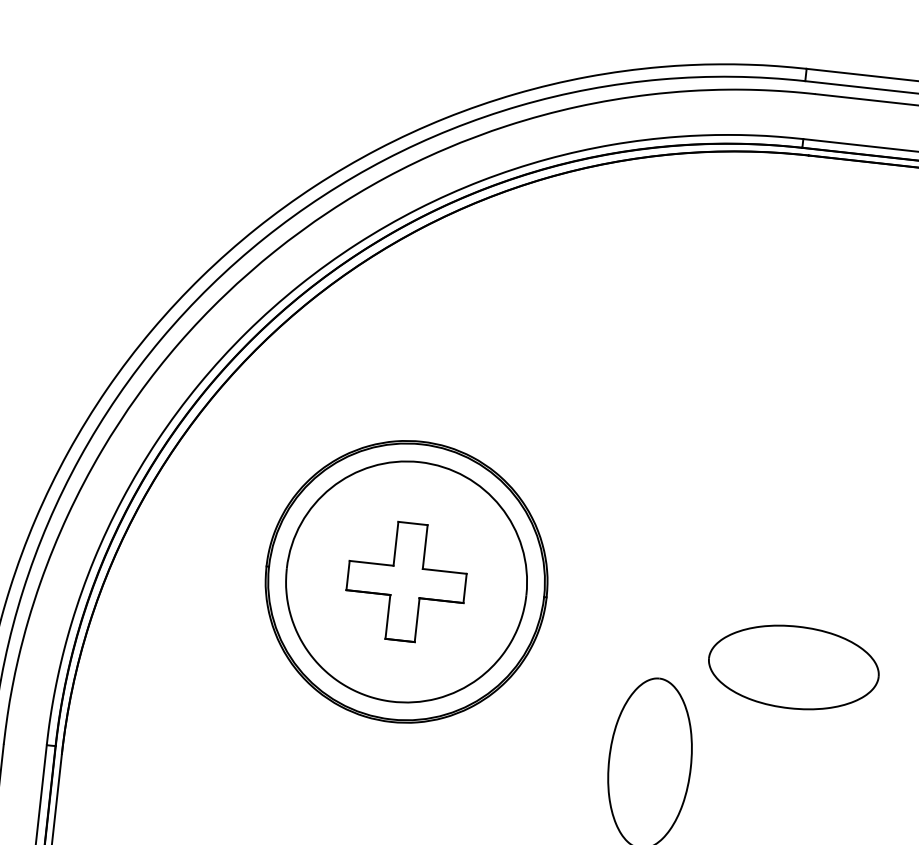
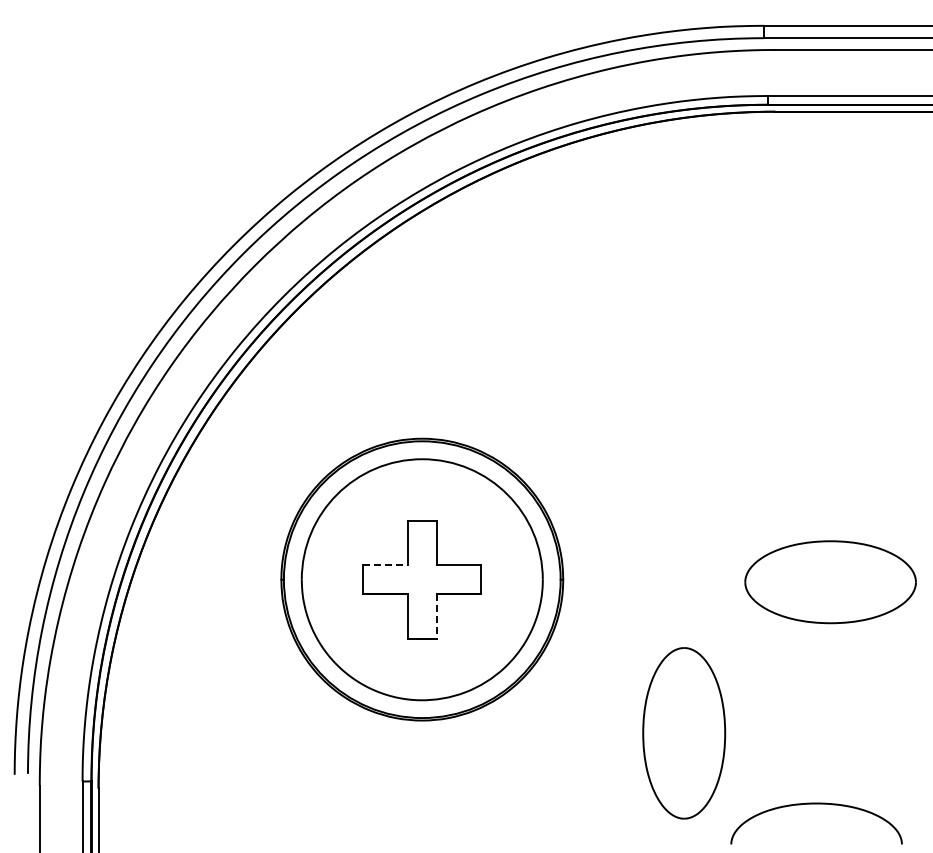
line: (372, 563) -> (386, 565), solid -> dashed
line: (417, 621) -> (437, 617), solid -> dashed
part: (793, 667) -> (830, 582), moved

